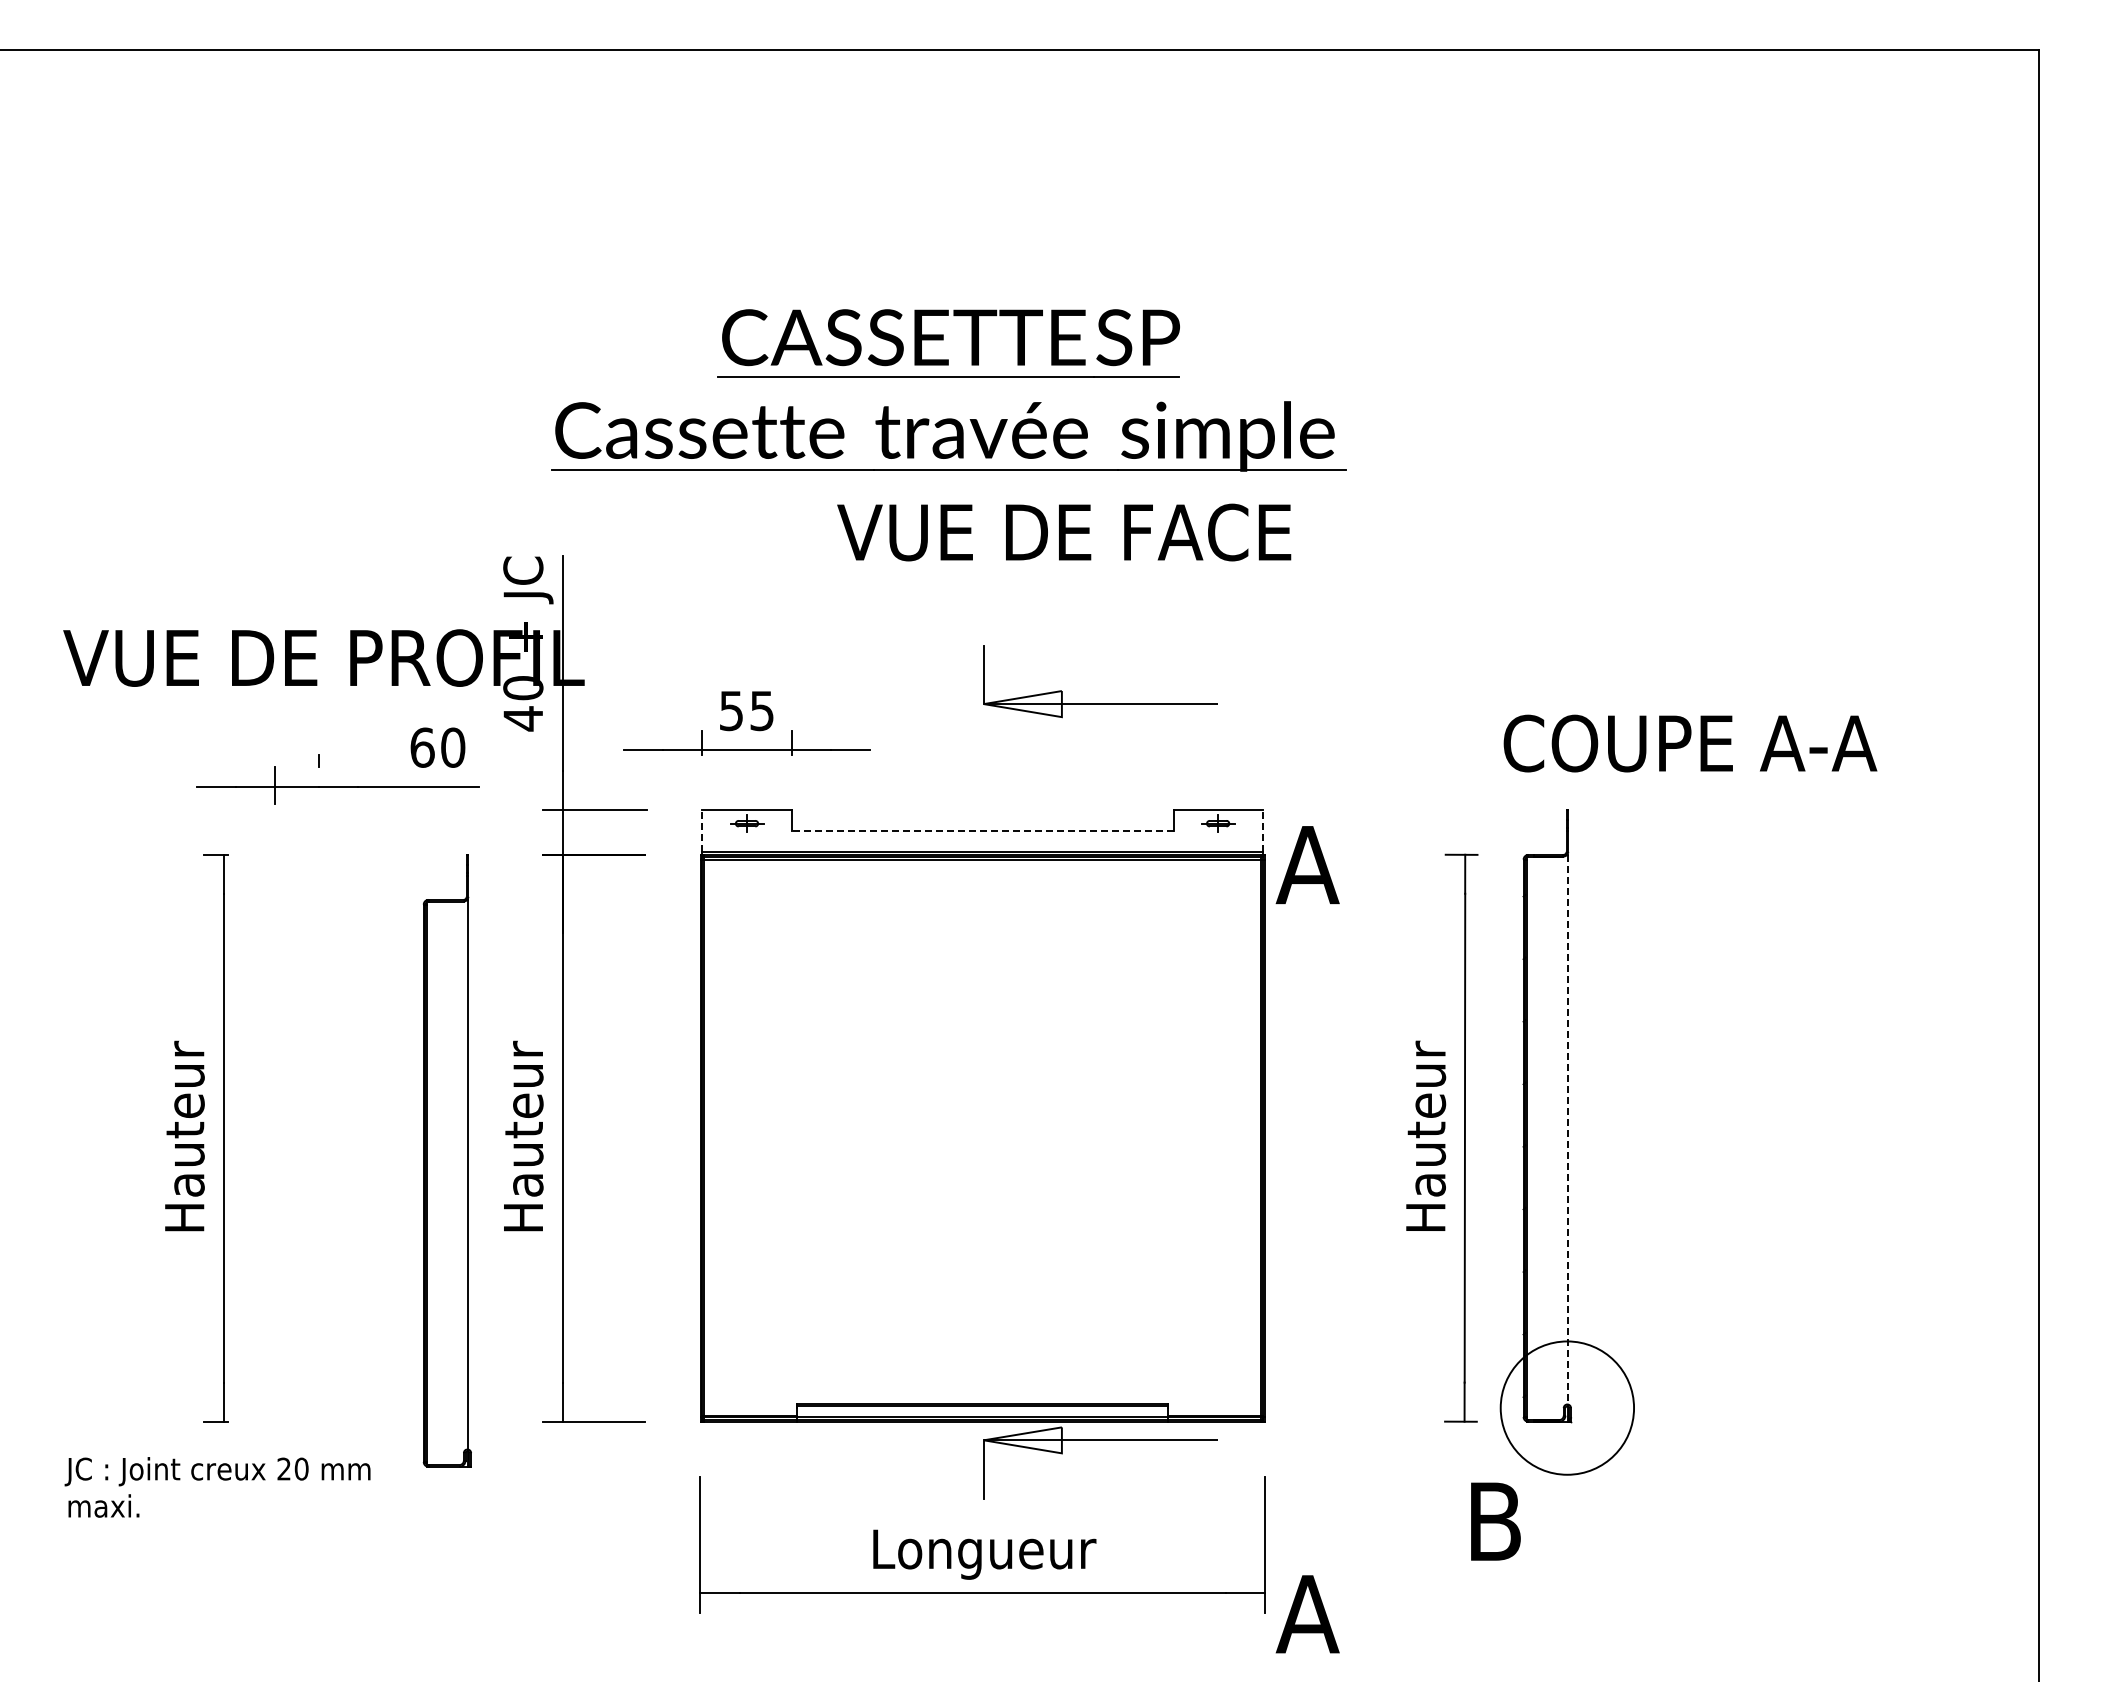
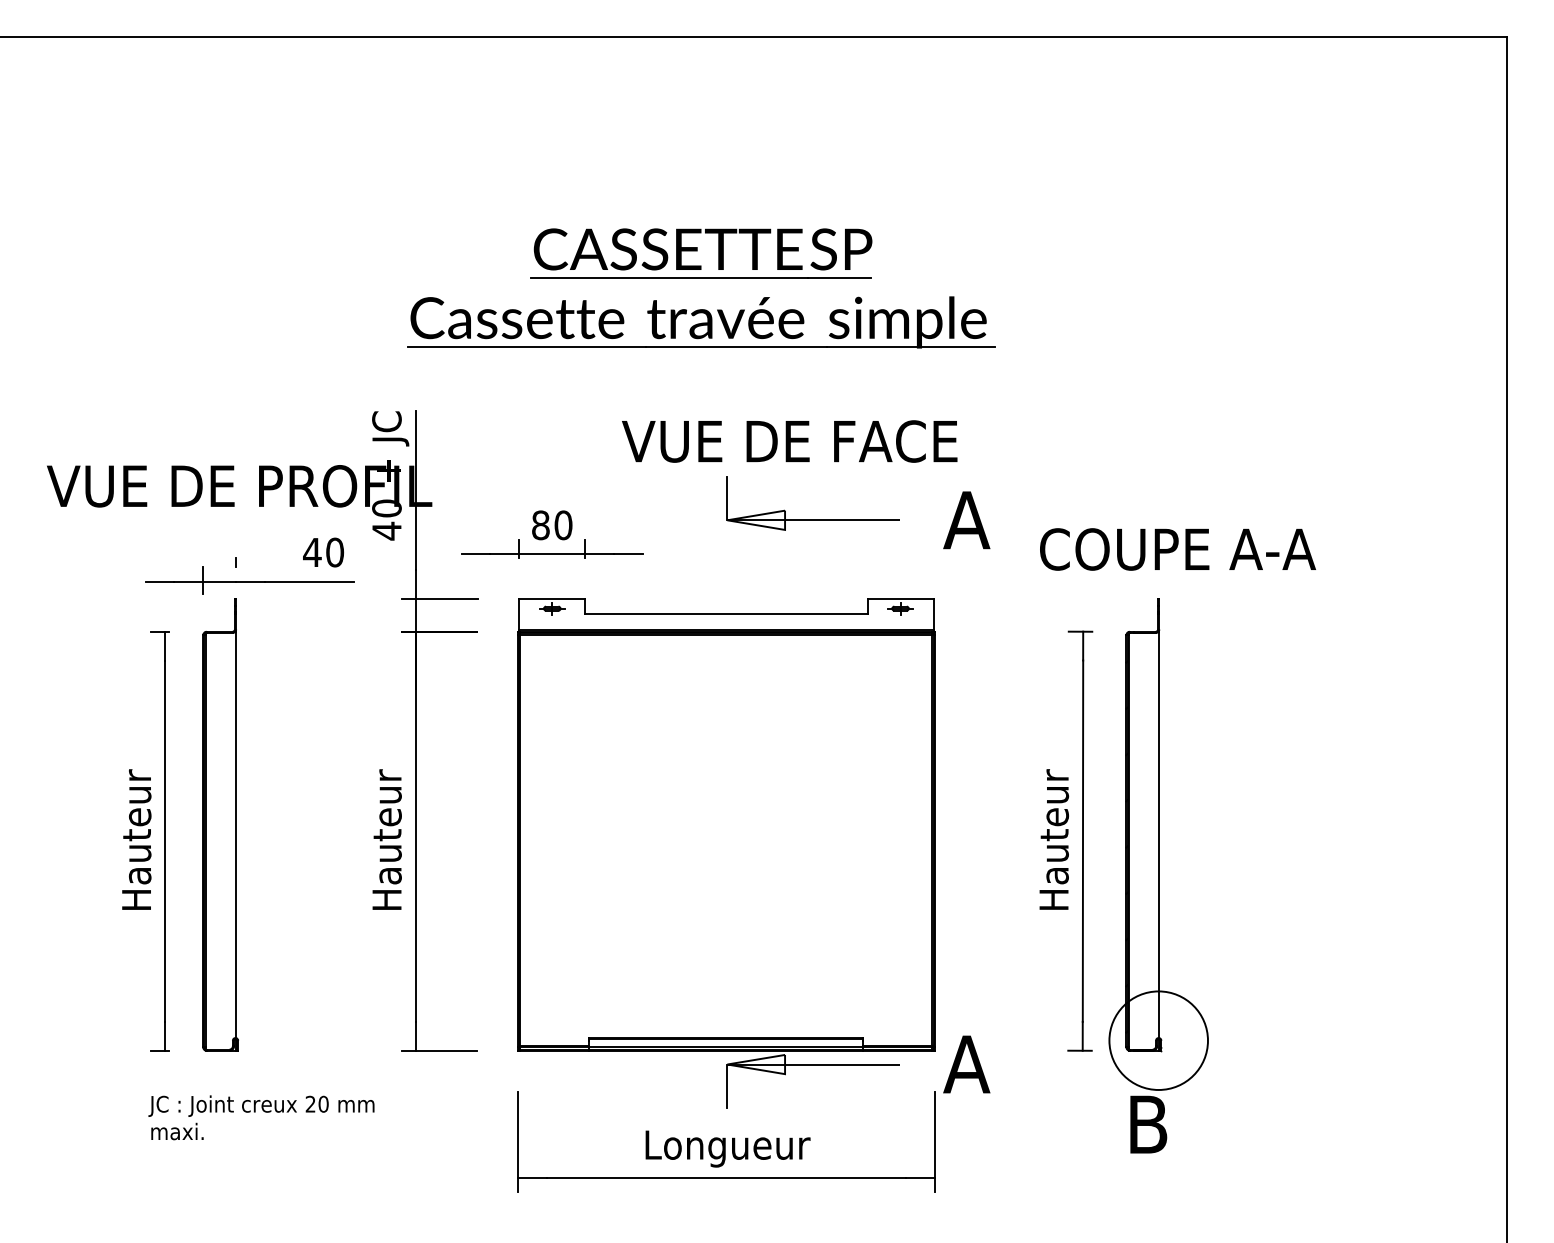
text: (1064, 532) -> (789, 441), moved
text: (746, 710) -> (551, 525), 55 -> 80
text: (1690, 743) -> (1178, 549), moved
text: (422, 747) -> (312, 552), 60 -> 40
line: (702, 831) -> (519, 614), dashed -> solid
line: (982, 831) -> (726, 614), dashed -> solid
line: (1262, 831) -> (933, 614), dashed -> solid
text: (1307, 864) -> (966, 519), moved
line: (1568, 1129) -> (1159, 834), dashed -> solid
part: (446, 1160) -> (220, 824), moved
text: (217, 1487) -> (261, 1117), moved
text: (1495, 1521) -> (1148, 1124), moved
text: (1307, 1614) -> (966, 1064), moved

